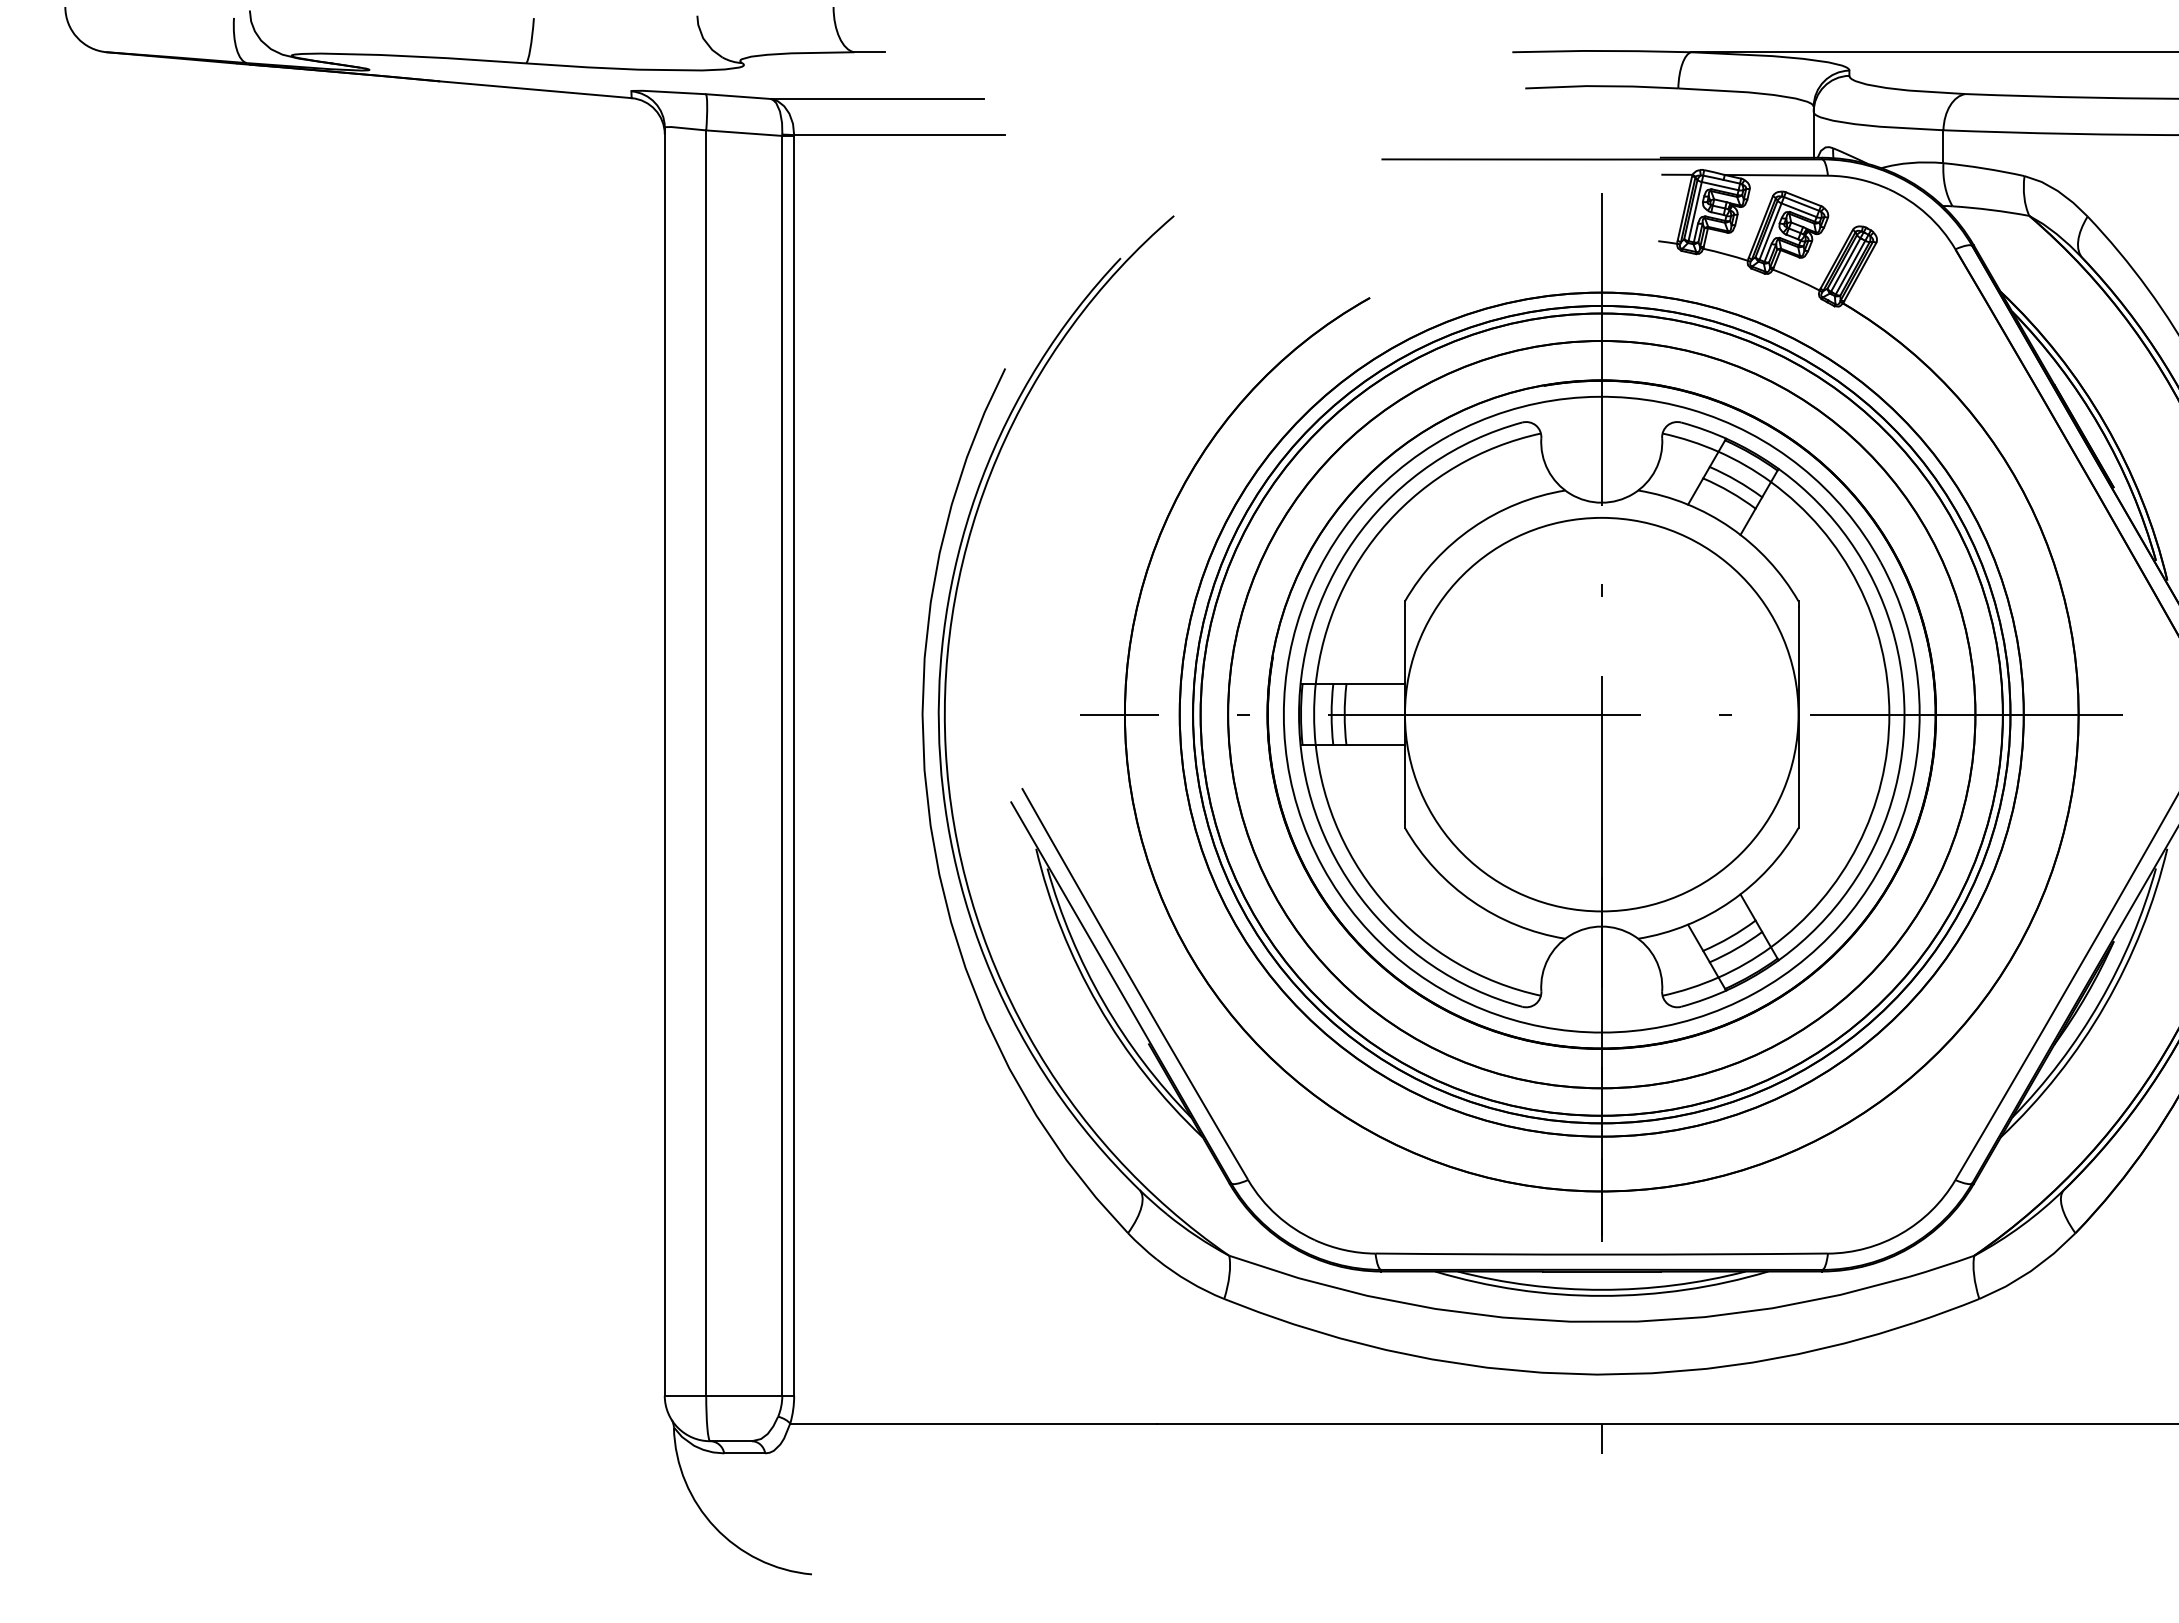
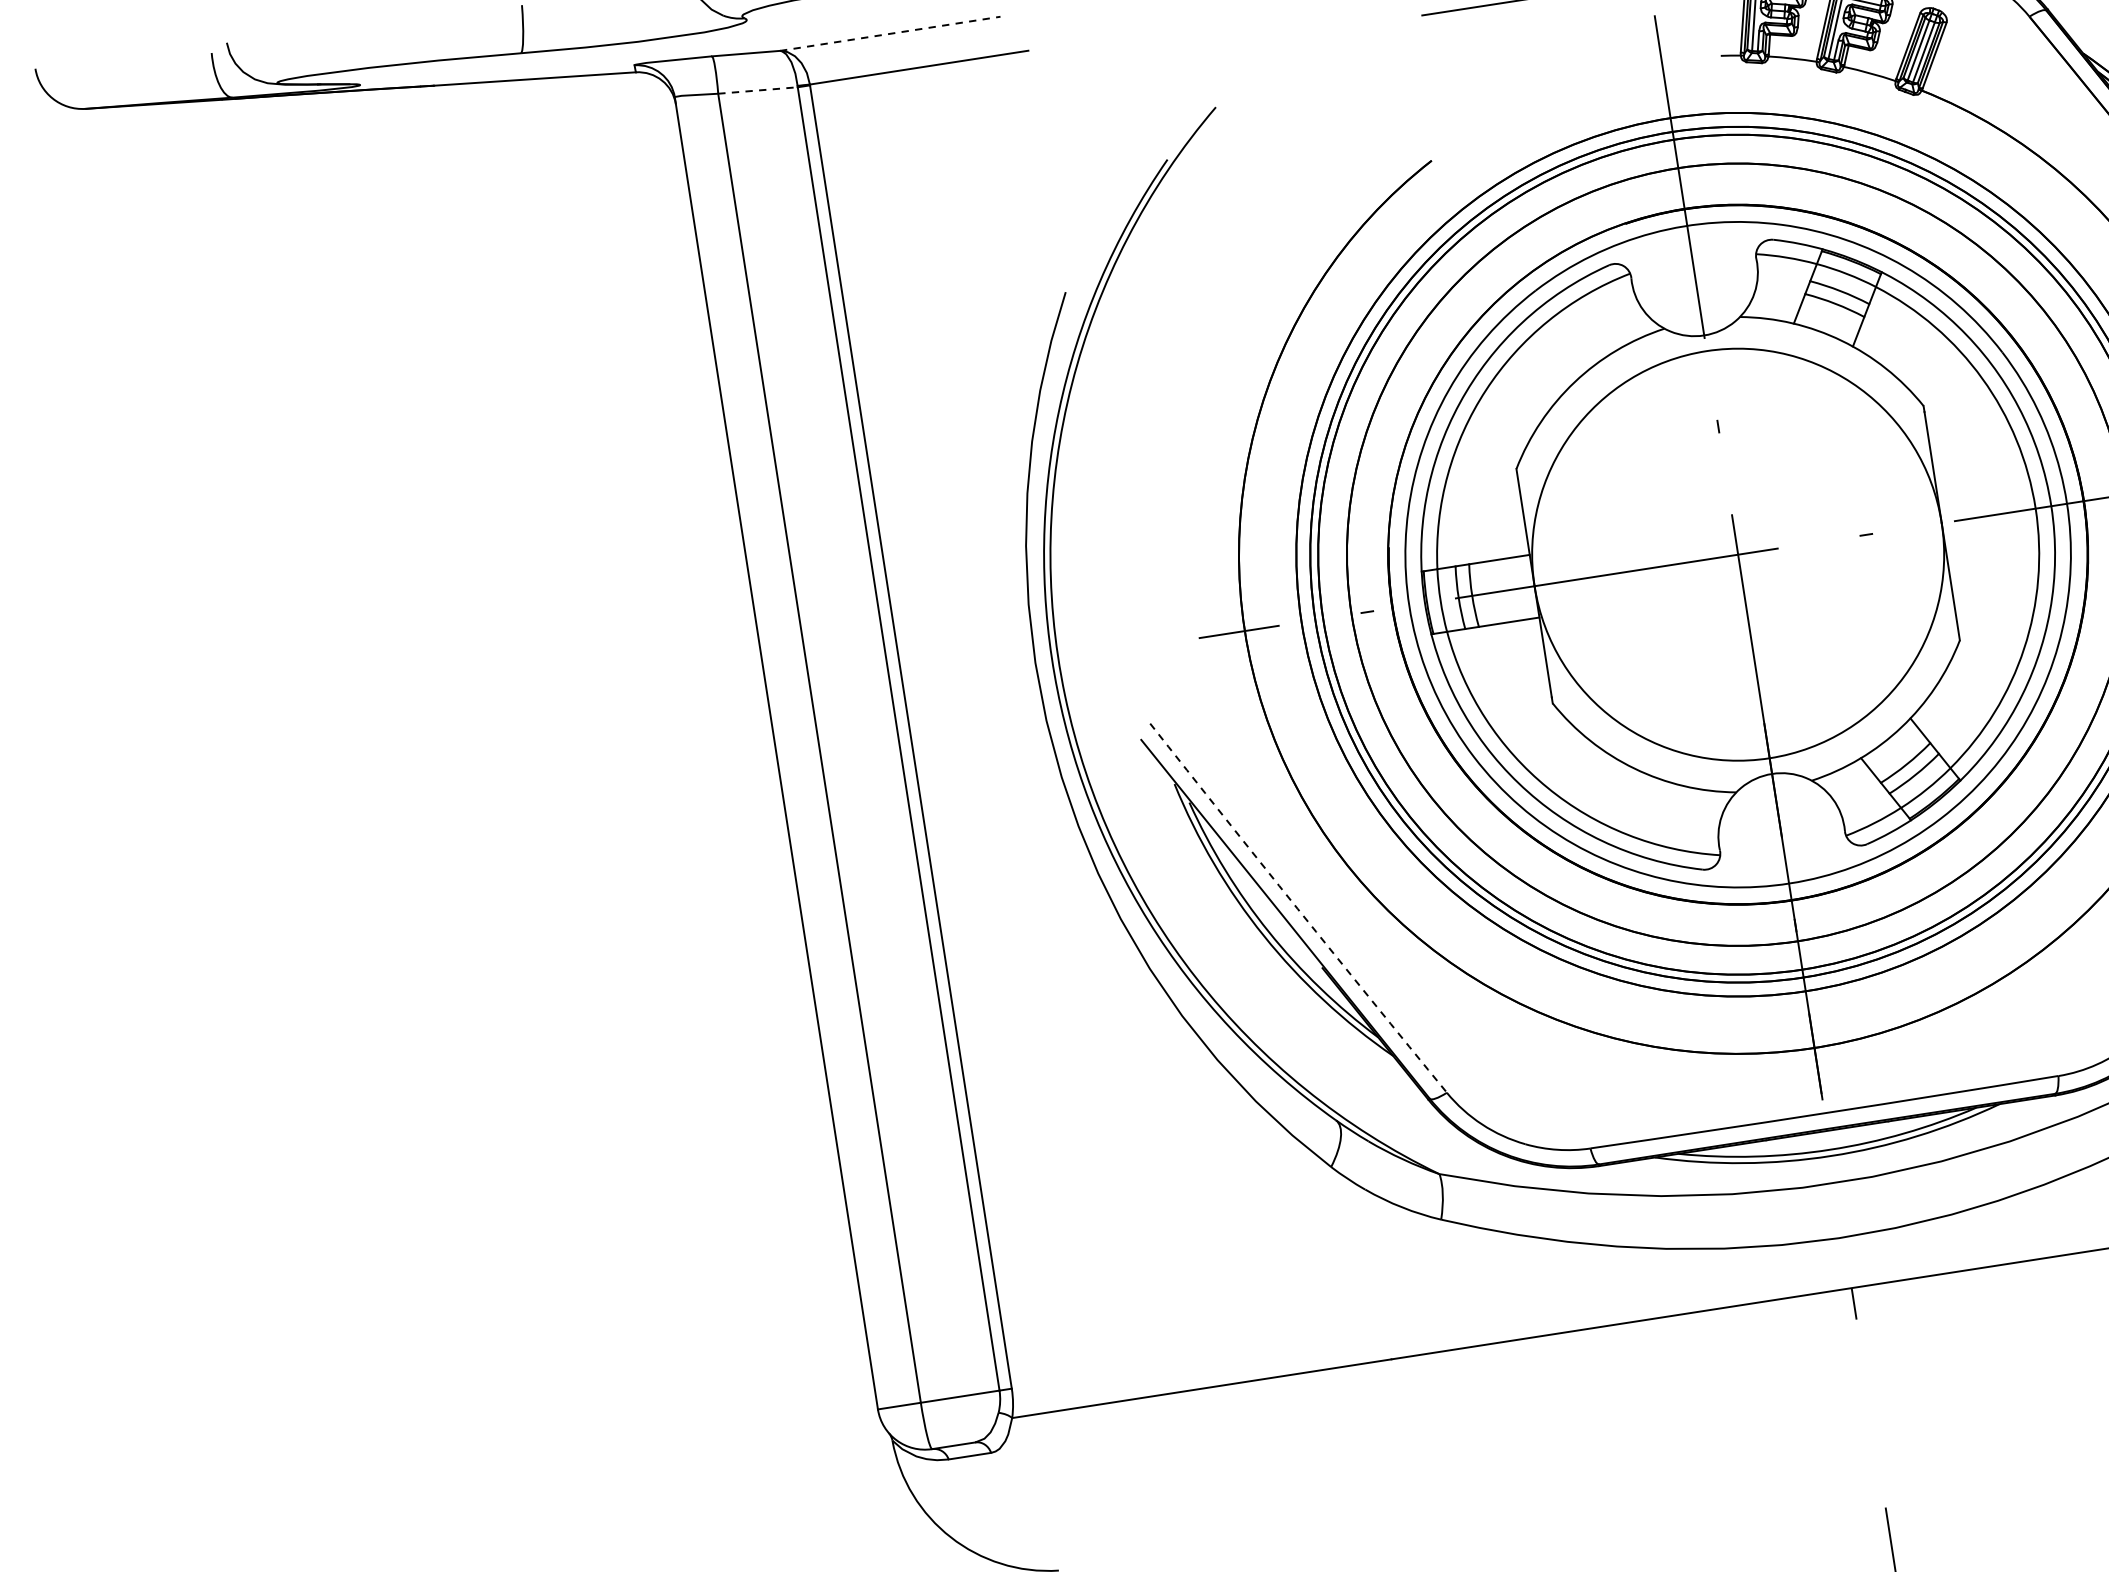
line: (877, 98) -> (890, 33), solid -> dashed
line: (744, 133) -> (758, 90), solid -> dashed
arc: (1134, 984) -> (1298, 908), solid -> dashed

